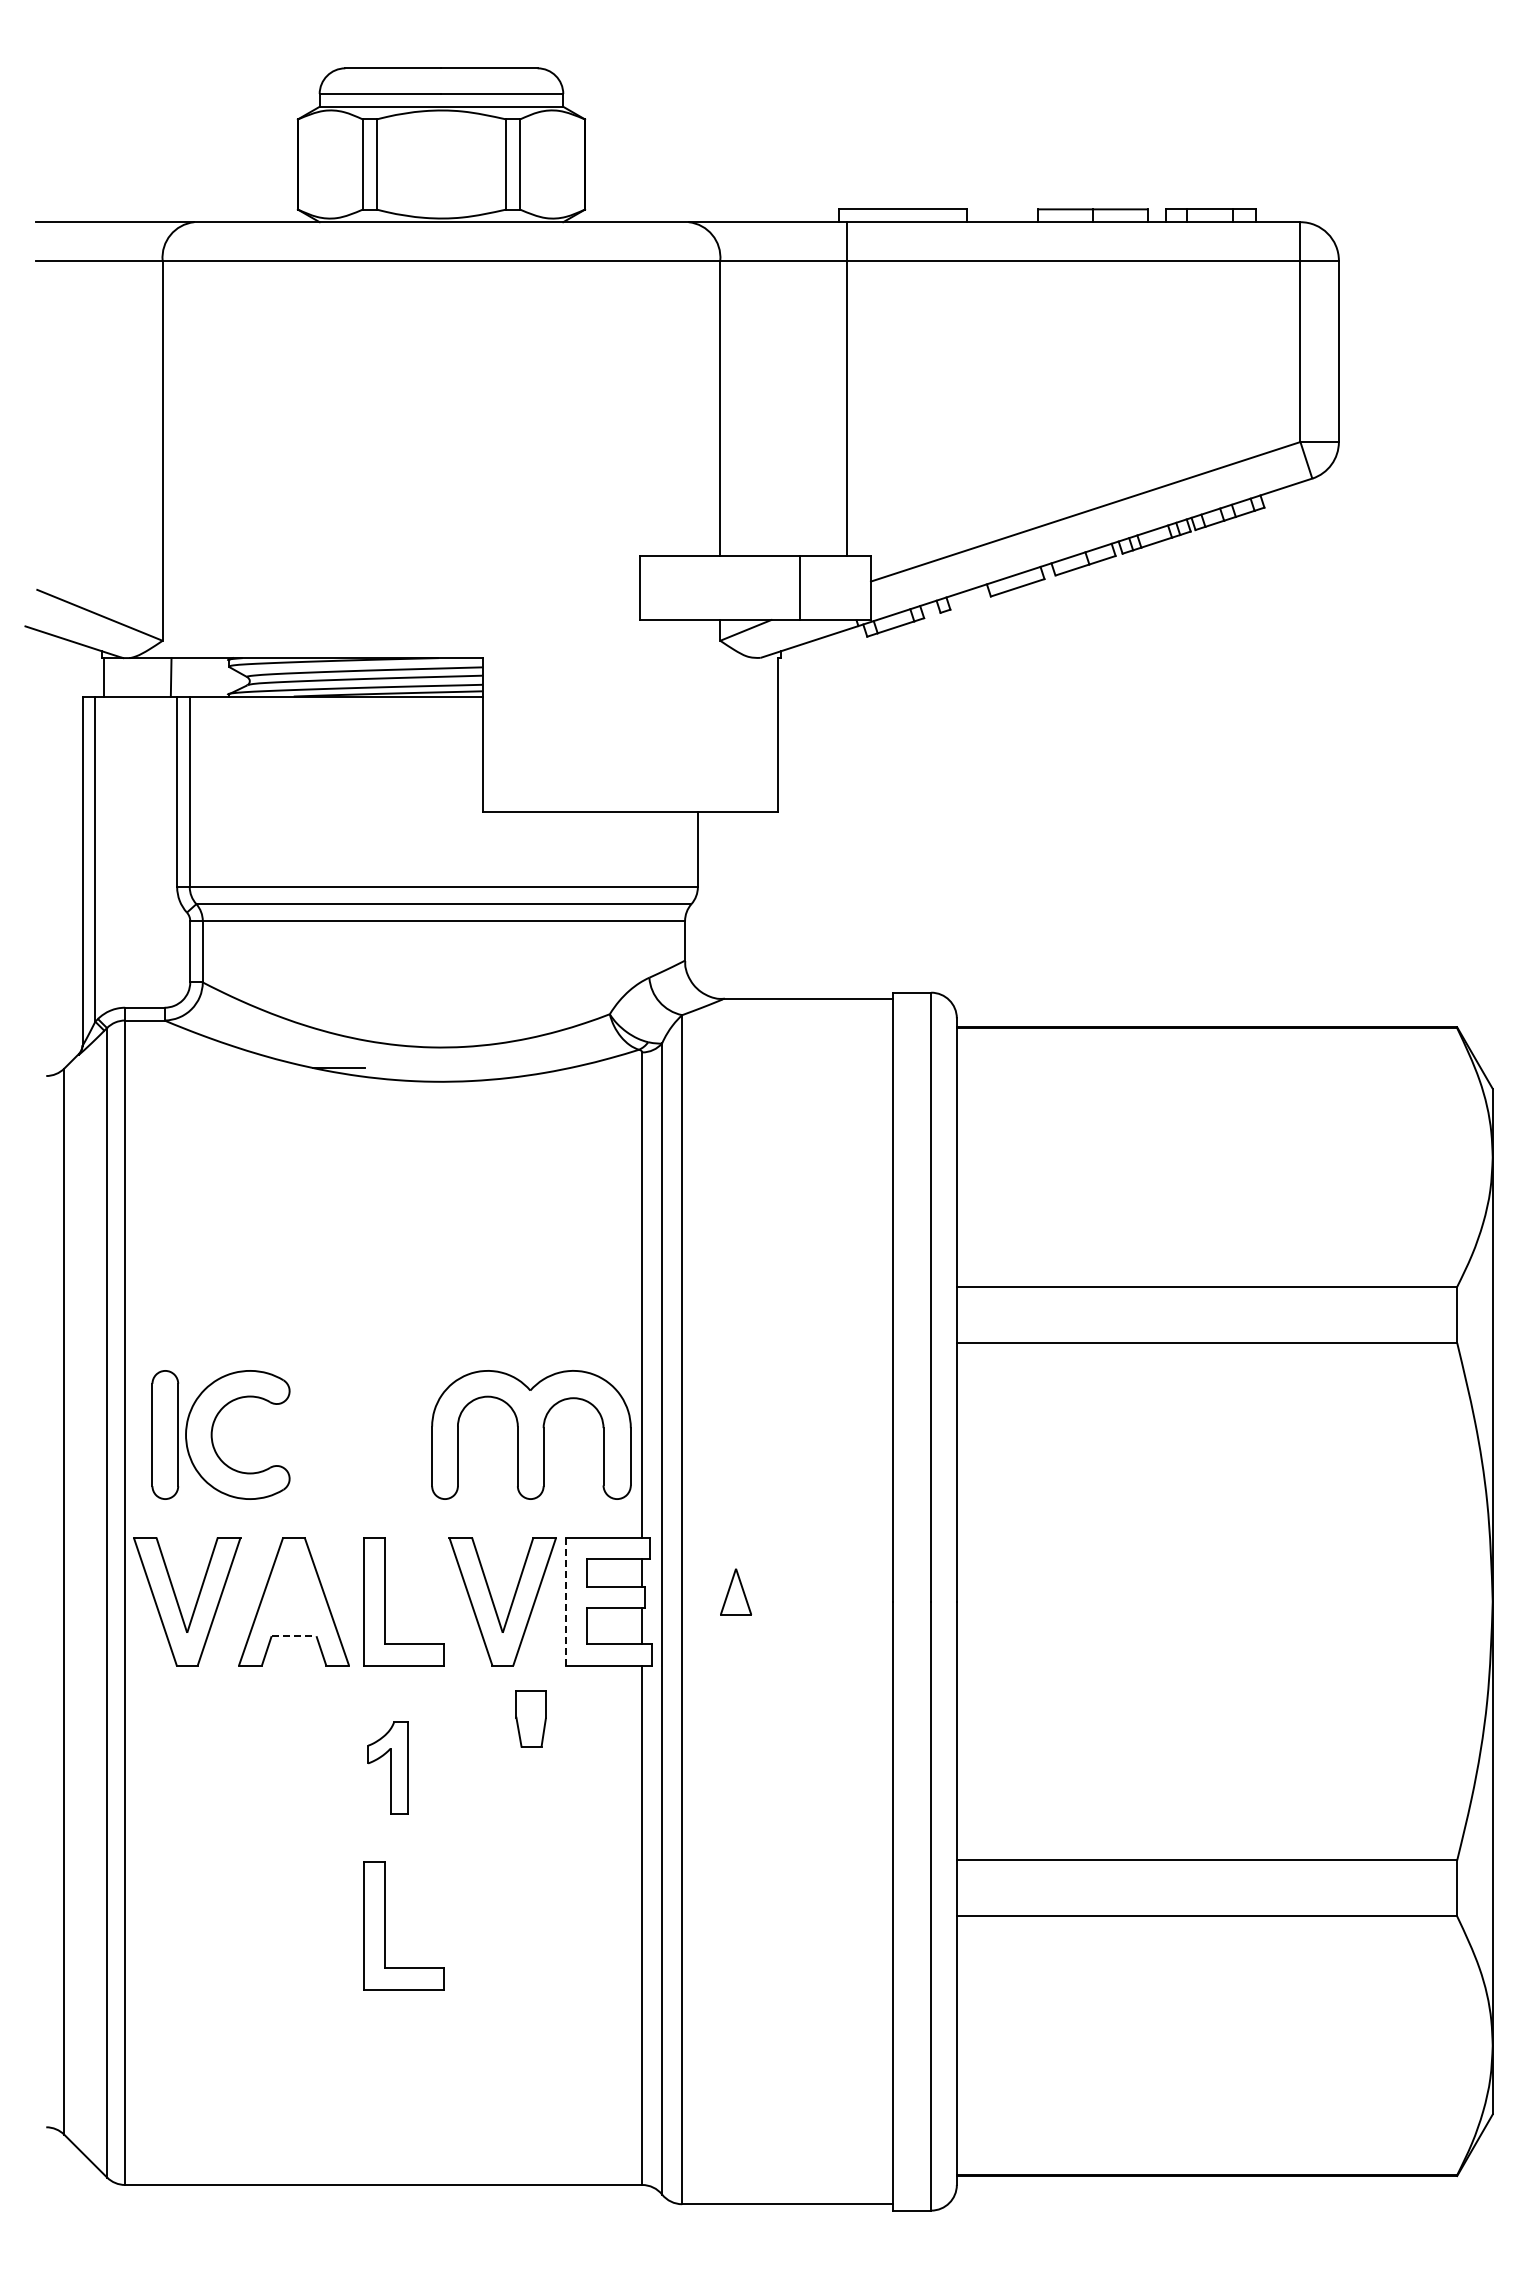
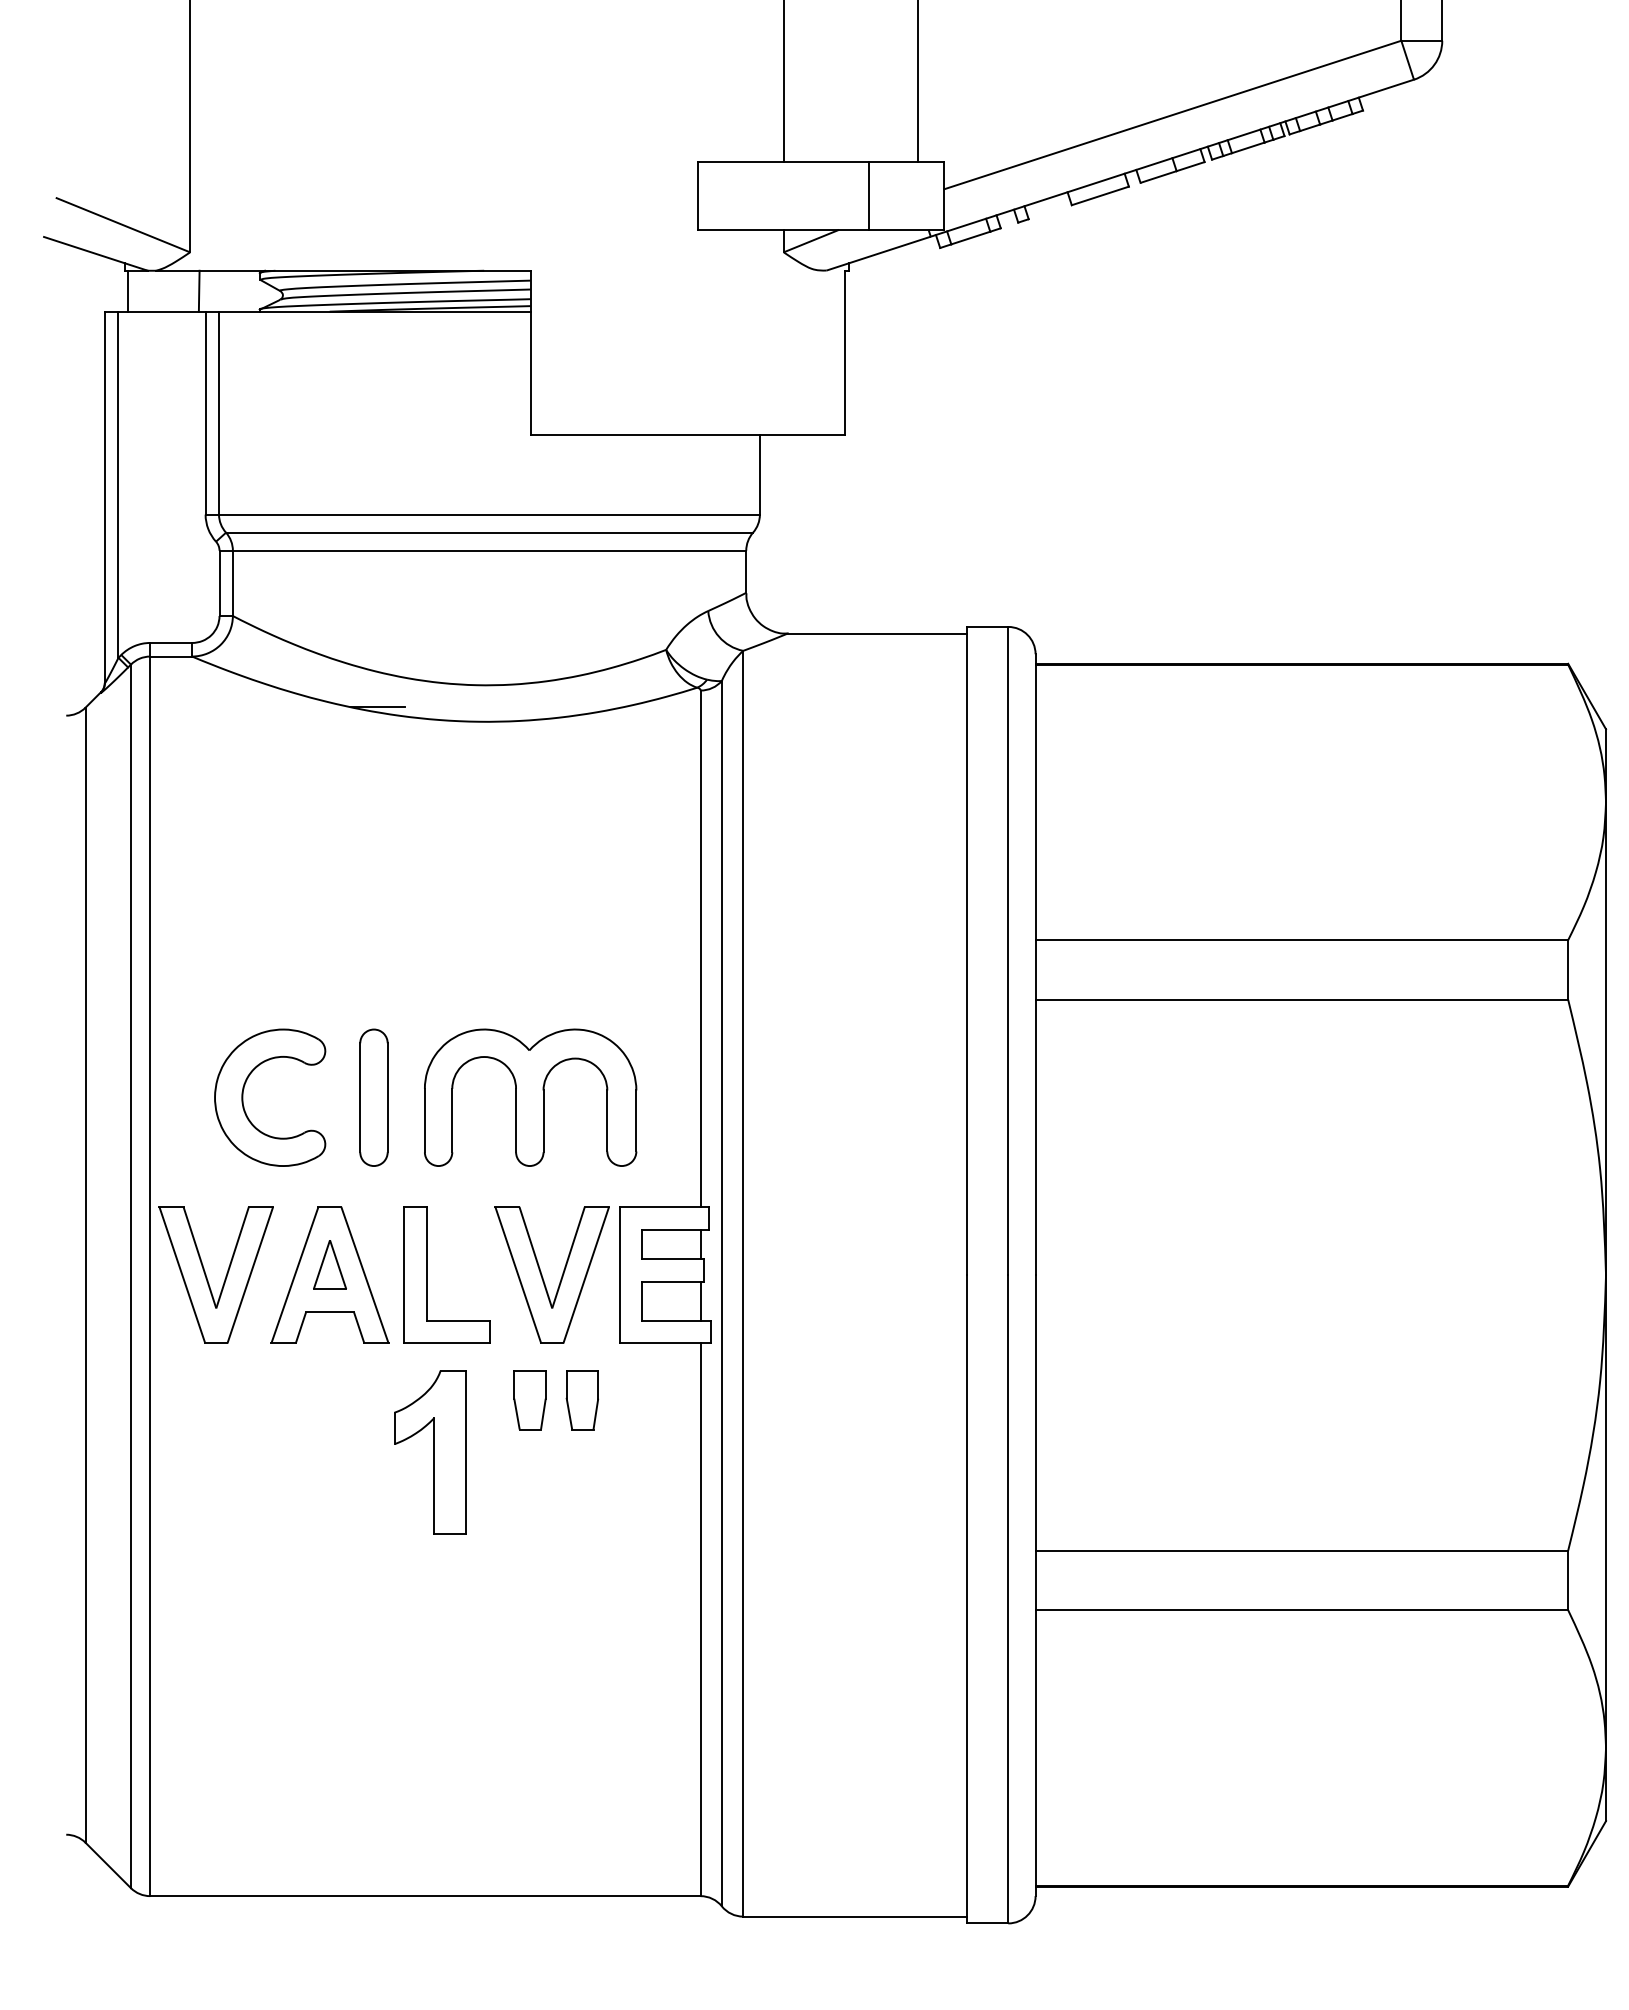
part: (165, 1434) -> (374, 1097), moved
part: (531, 1434) -> (530, 1097), moved
part: (735, 1591) -> (329, 1264), moved
line: (566, 1602) -> (620, 1276), dashed -> solid
line: (294, 1636) -> (330, 1312), dashed -> solid
part: (481, 1718) -> (529, 1399), added
part: (388, 1767) -> (430, 1451), size x1.67
part: (385, 1925) -> (427, 1619), removed

